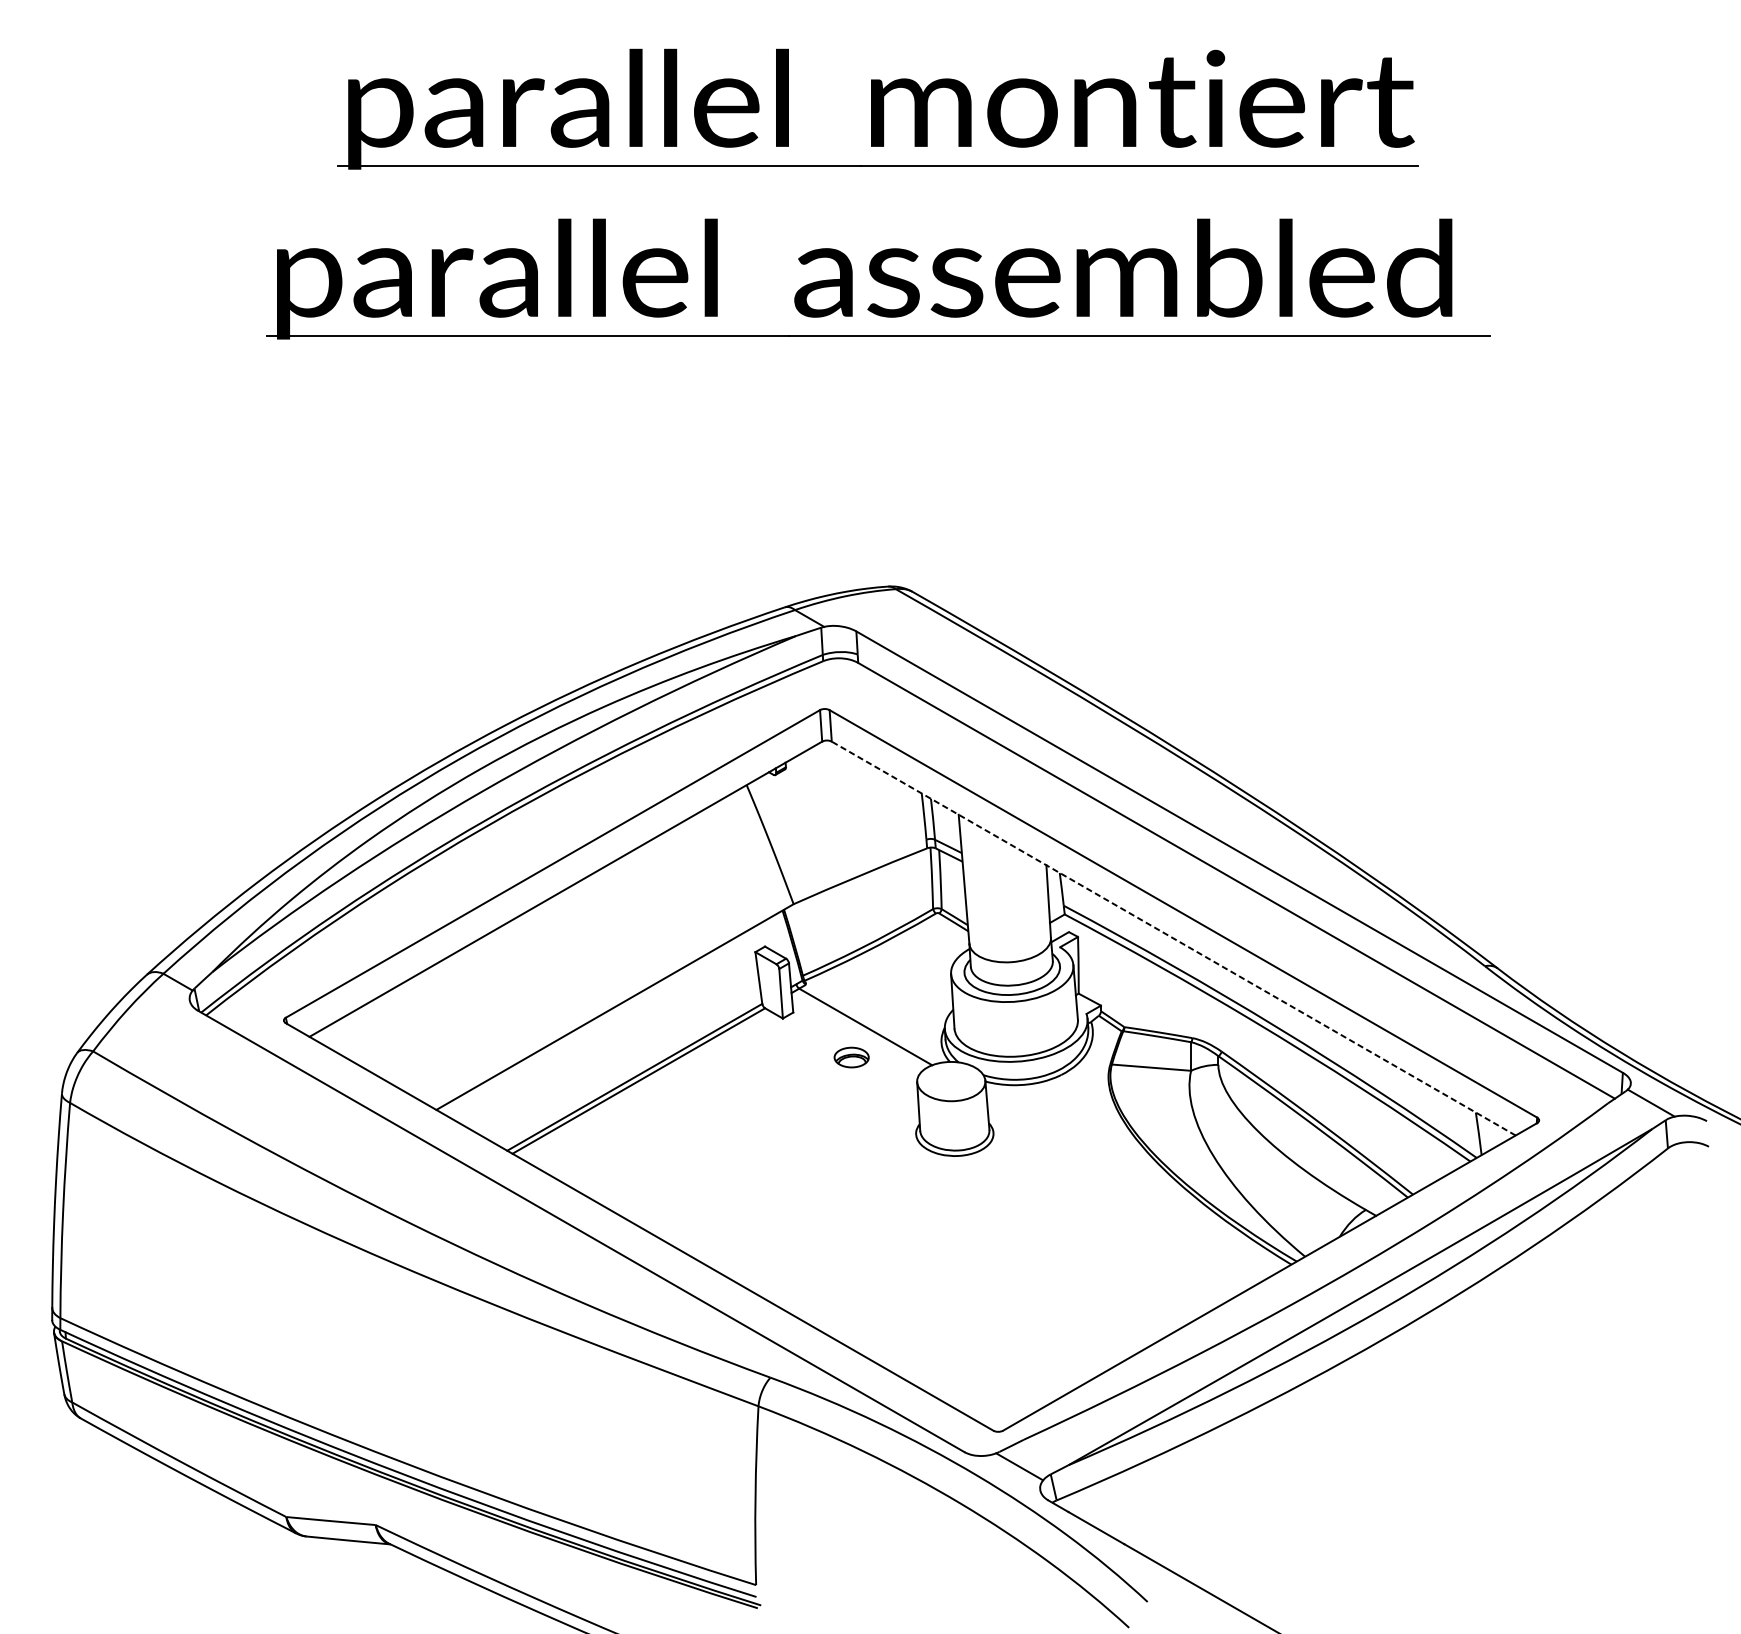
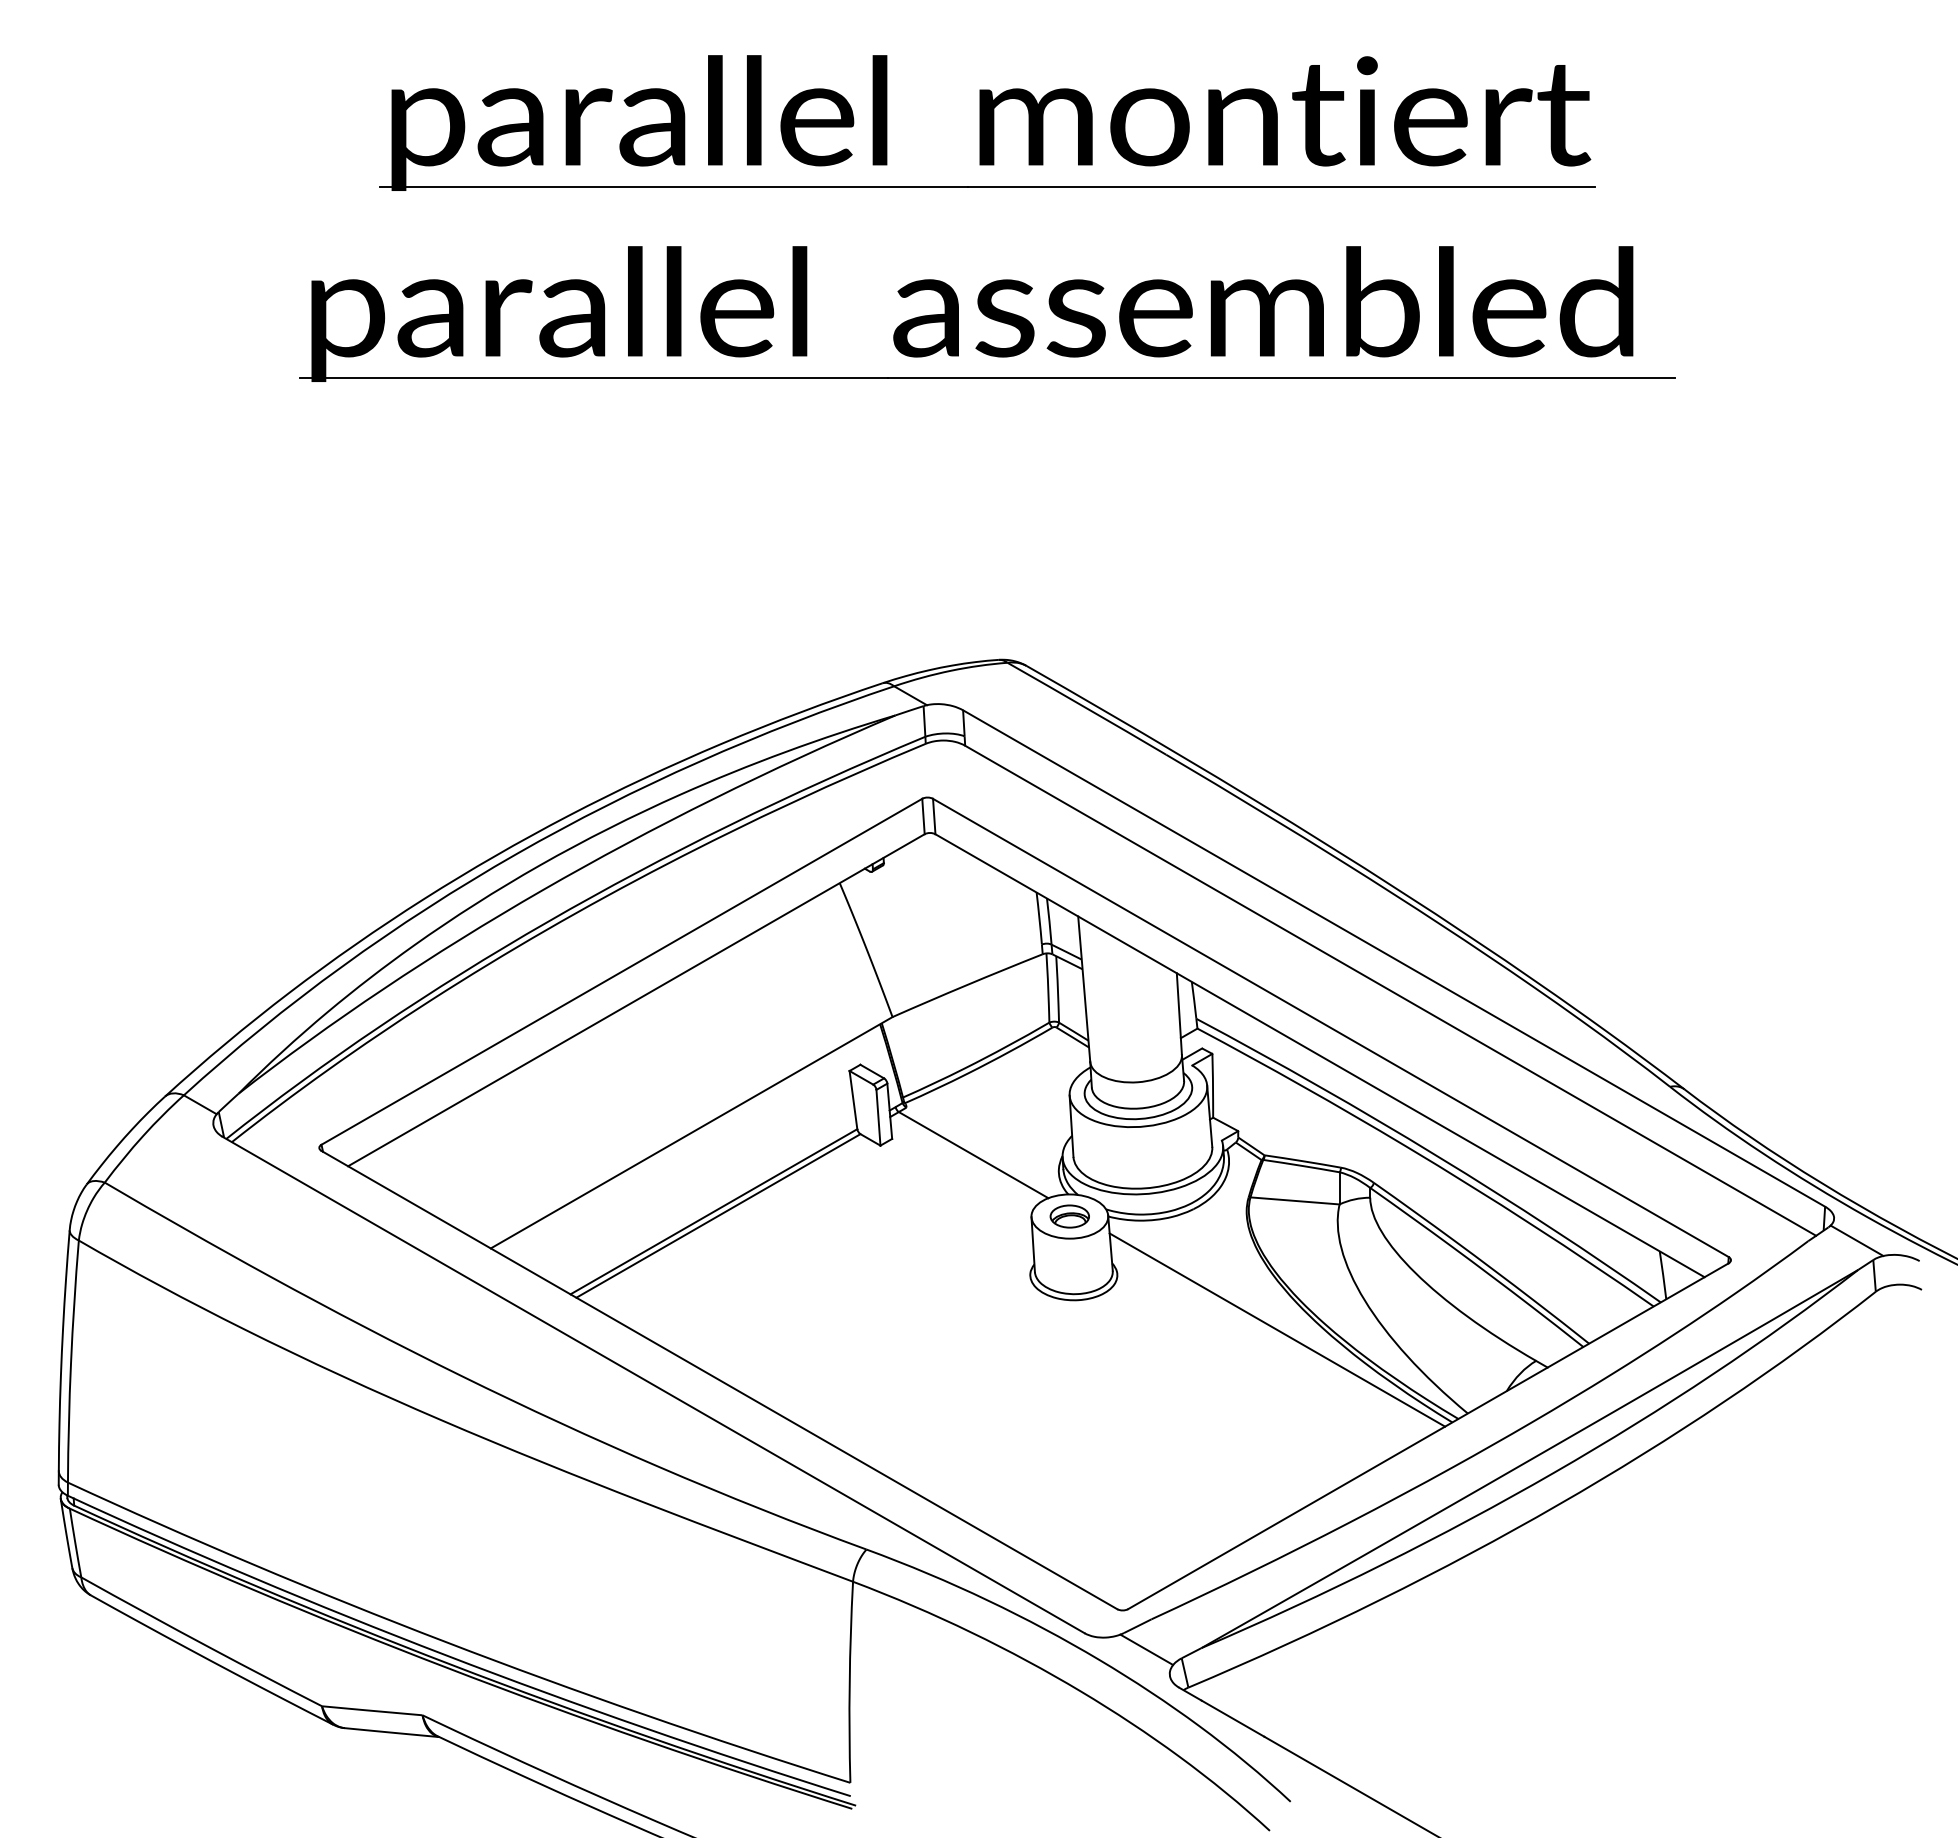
line: (1174, 938) -> (1320, 1055), dashed -> solid
part: (851, 1057) -> (1069, 1216), moved
line: (1135, 1182) -> (1277, 1329), added

